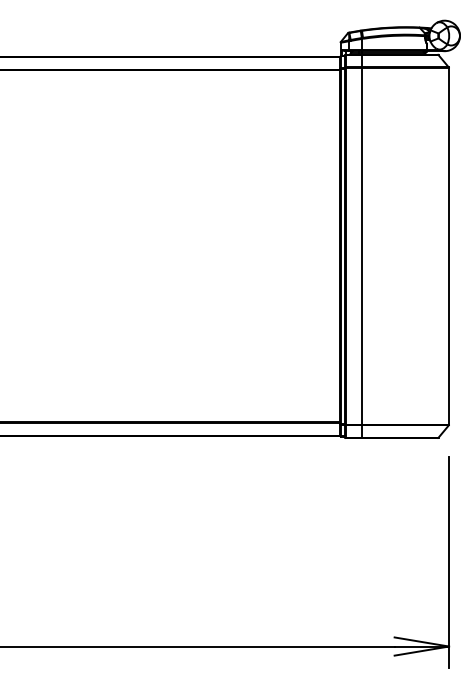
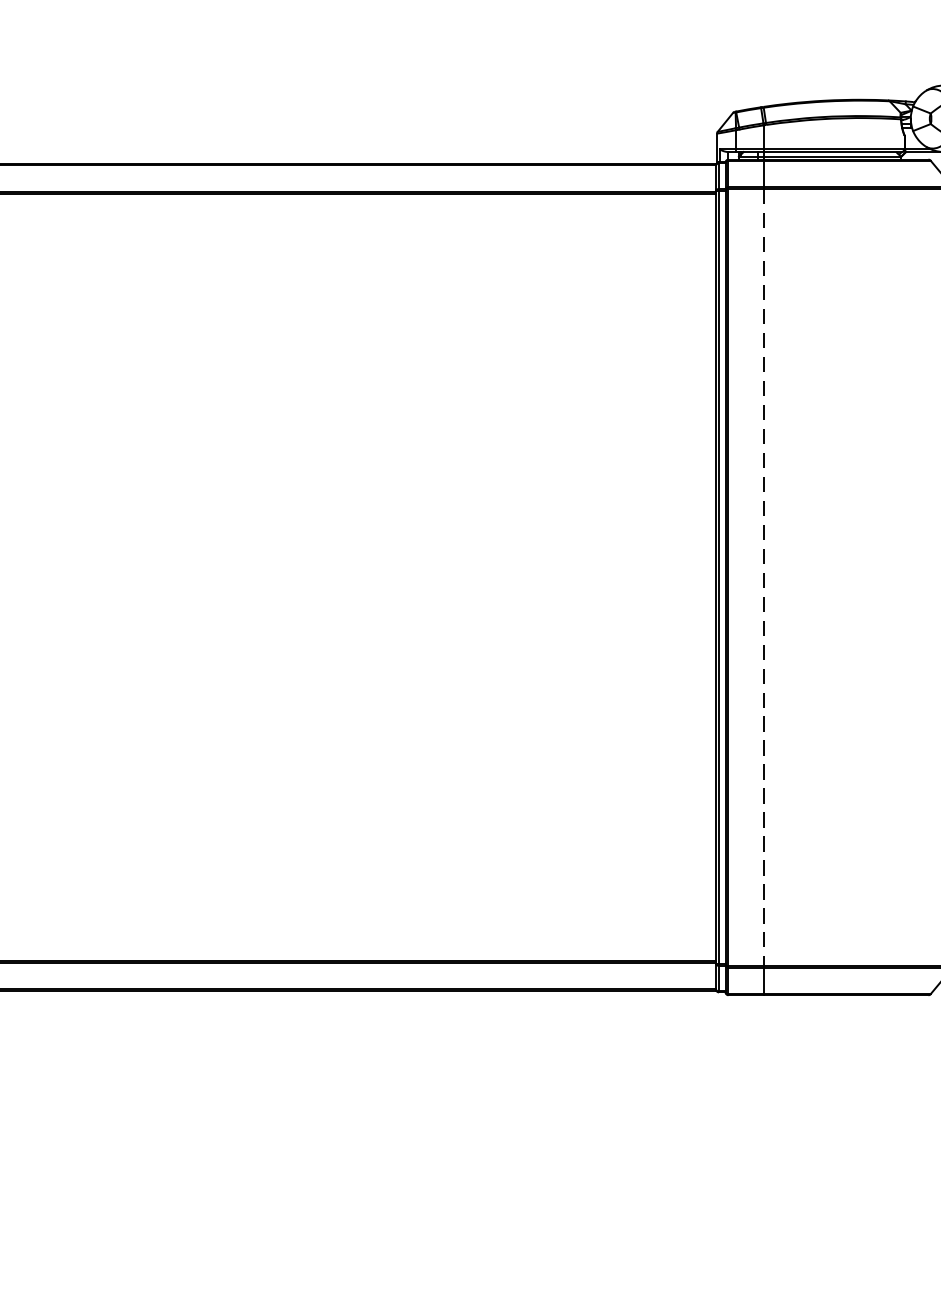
line: (361, 246) -> (762, 577), solid -> dashed

